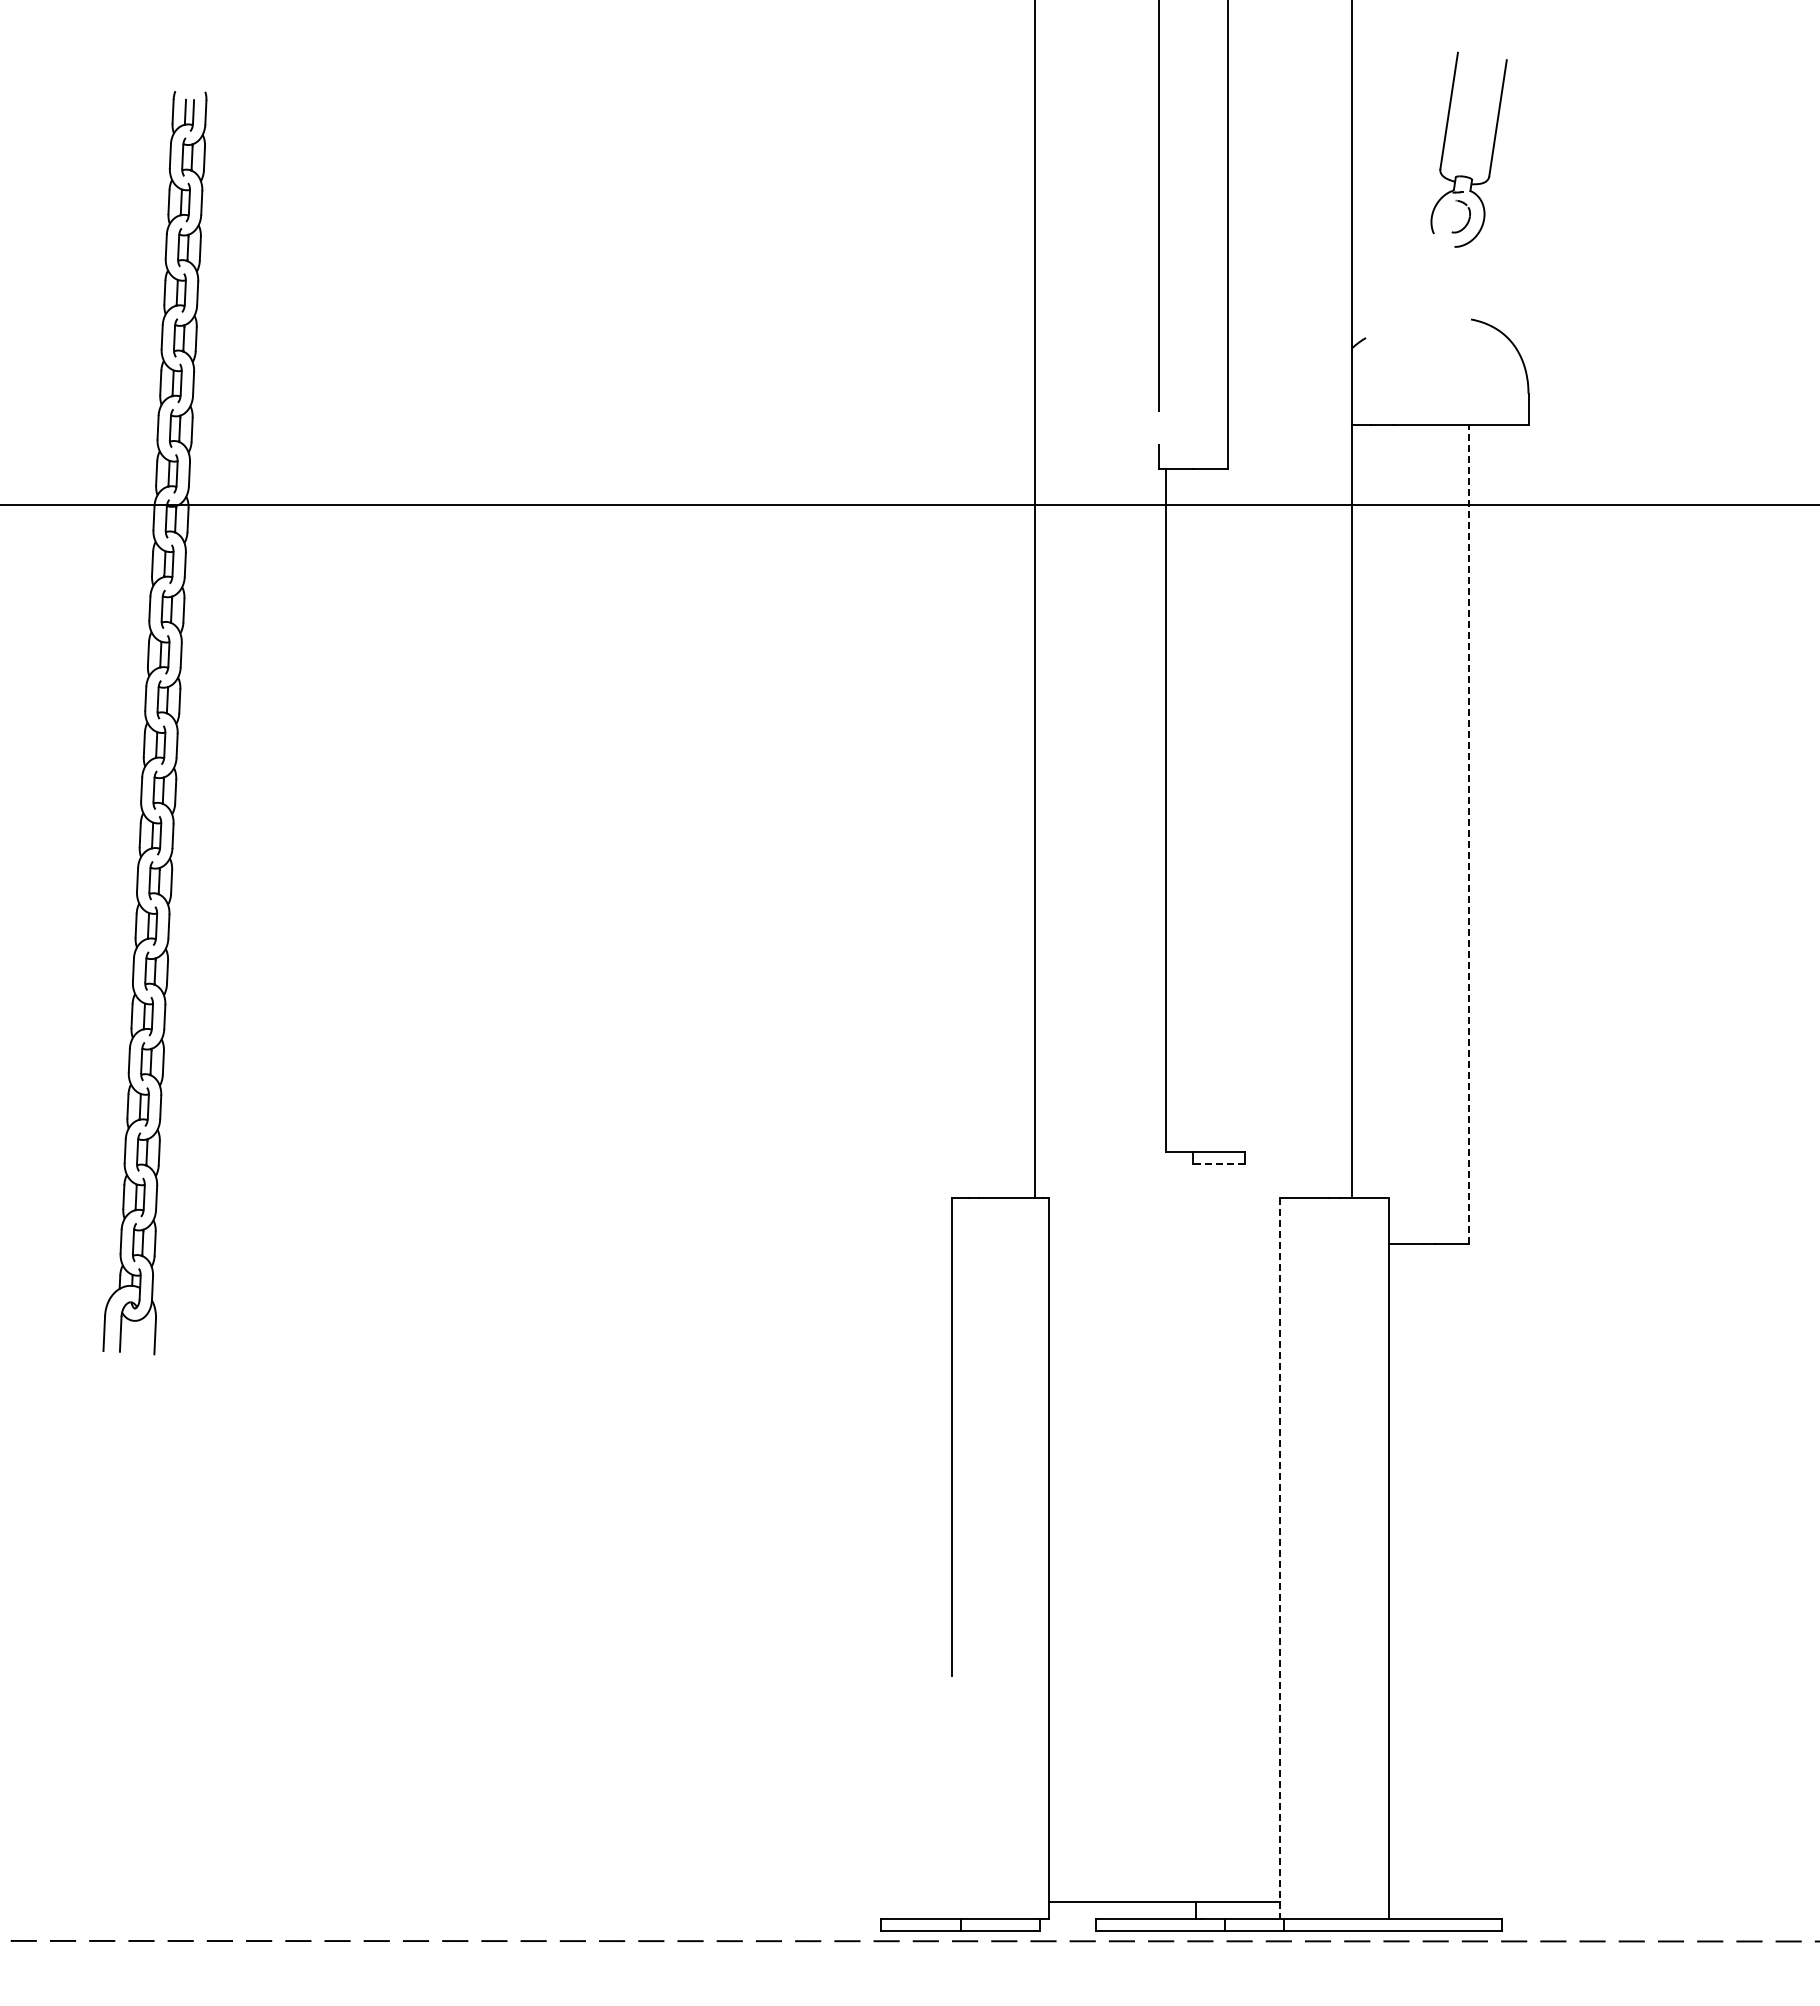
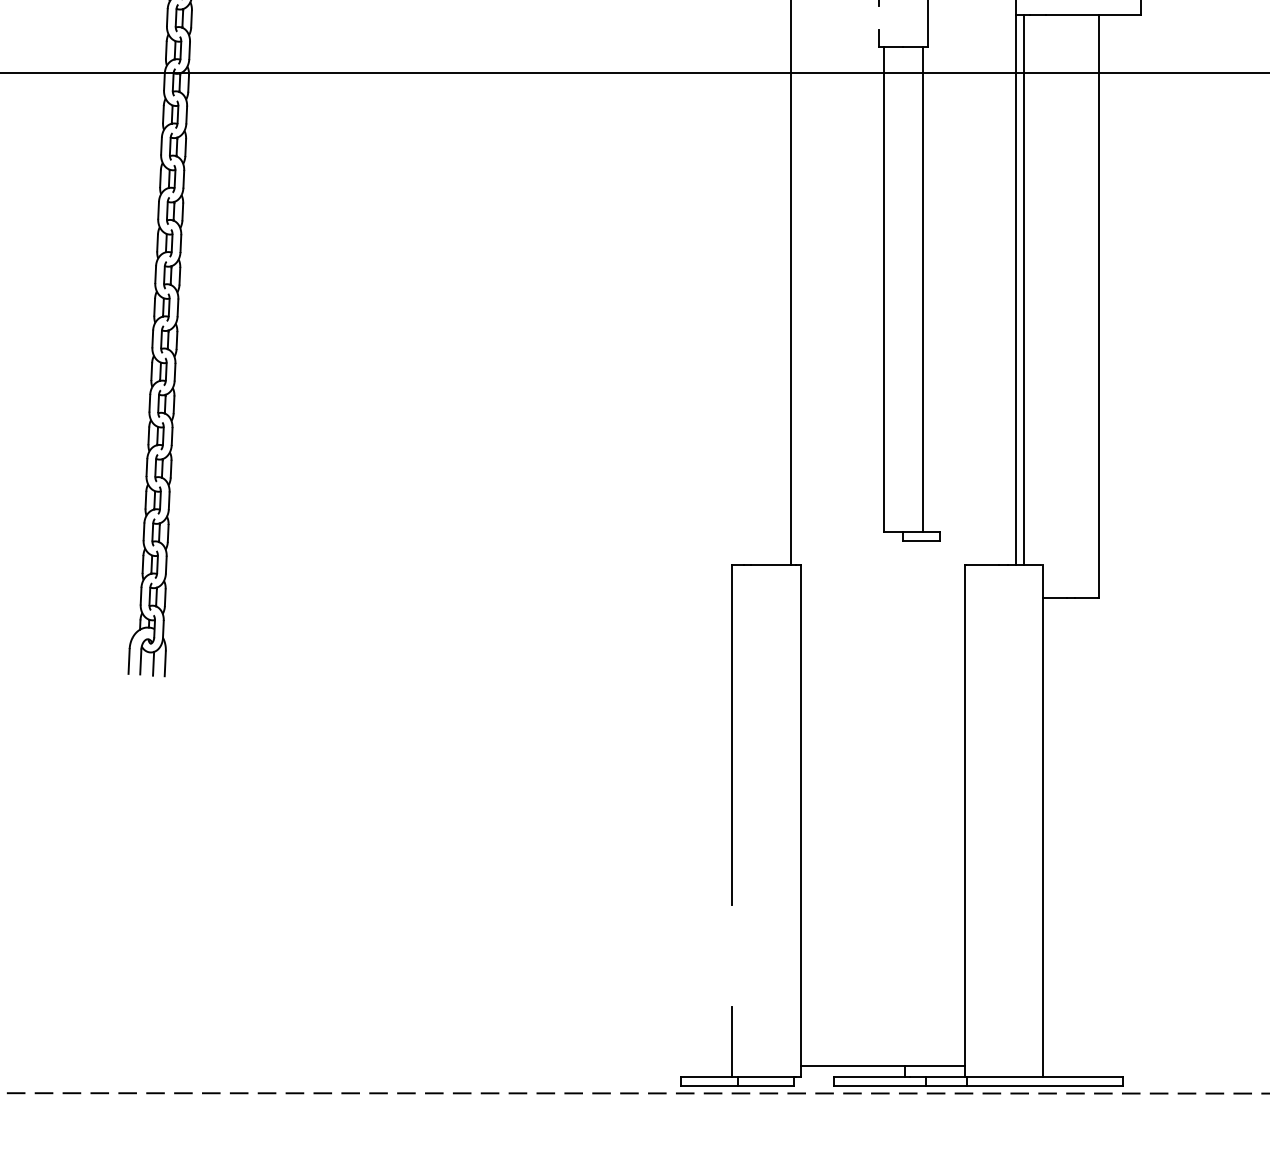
line: (1220, 810) -> (922, 289), added
line: (1362, 810) -> (1023, 289), added
line: (1469, 834) -> (1099, 306), dashed -> solid
line: (1219, 1164) -> (921, 541), dashed -> solid
line: (138, 1336) -> (153, 663), added
line: (1279, 1558) -> (964, 821), dashed -> solid
line: (951, 1868) -> (731, 1041), added

